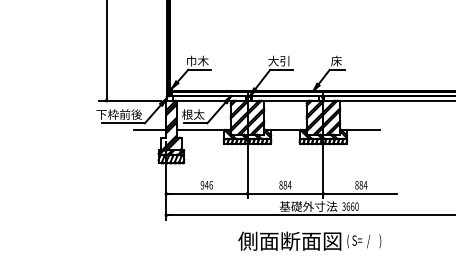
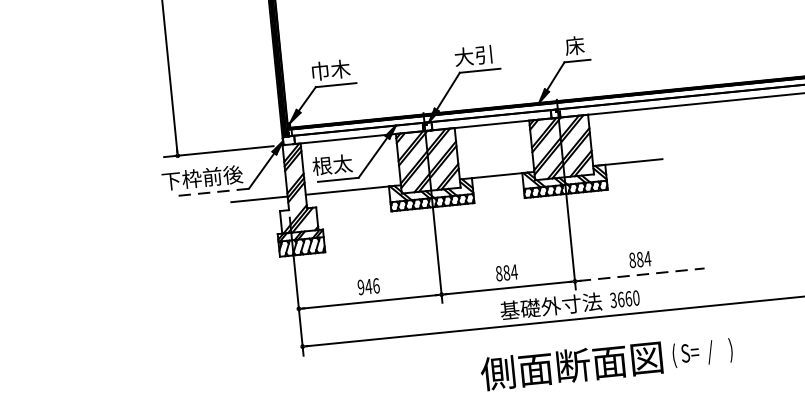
line: (123, 123) -> (211, 192), solid -> dashed
line: (361, 193) -> (641, 274), solid -> dashed
text: (309, 240) -> (606, 361), moved

